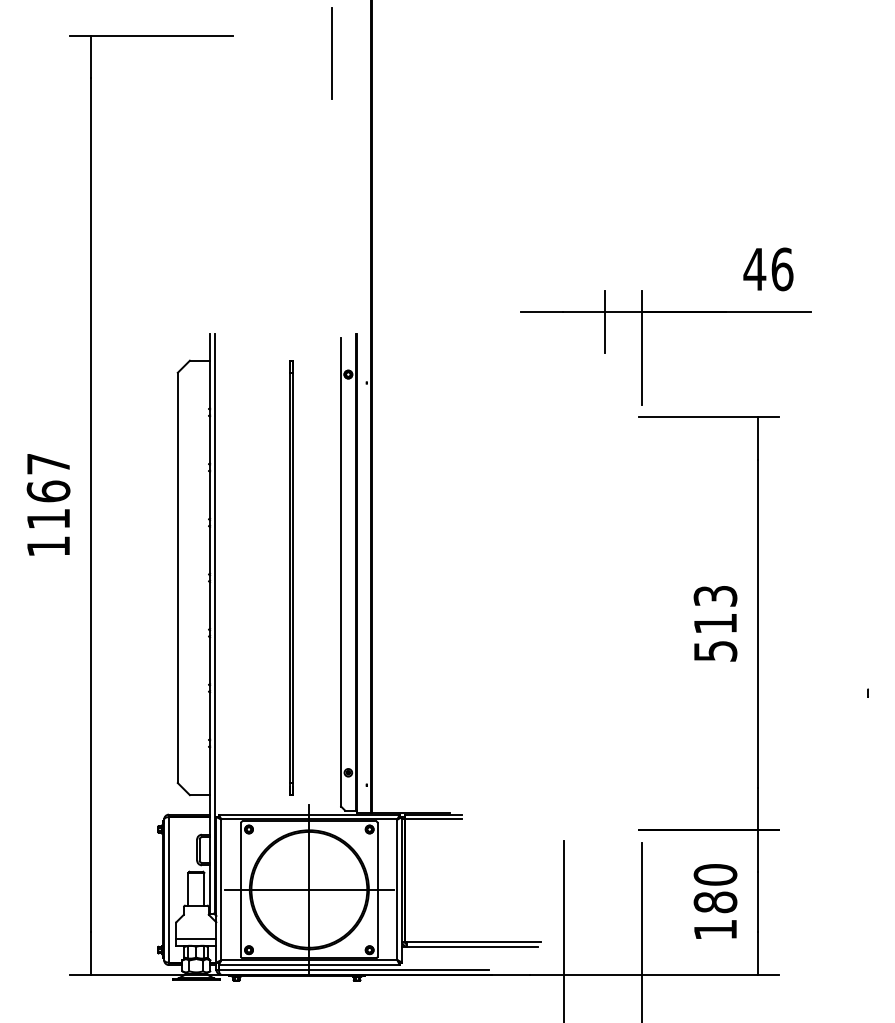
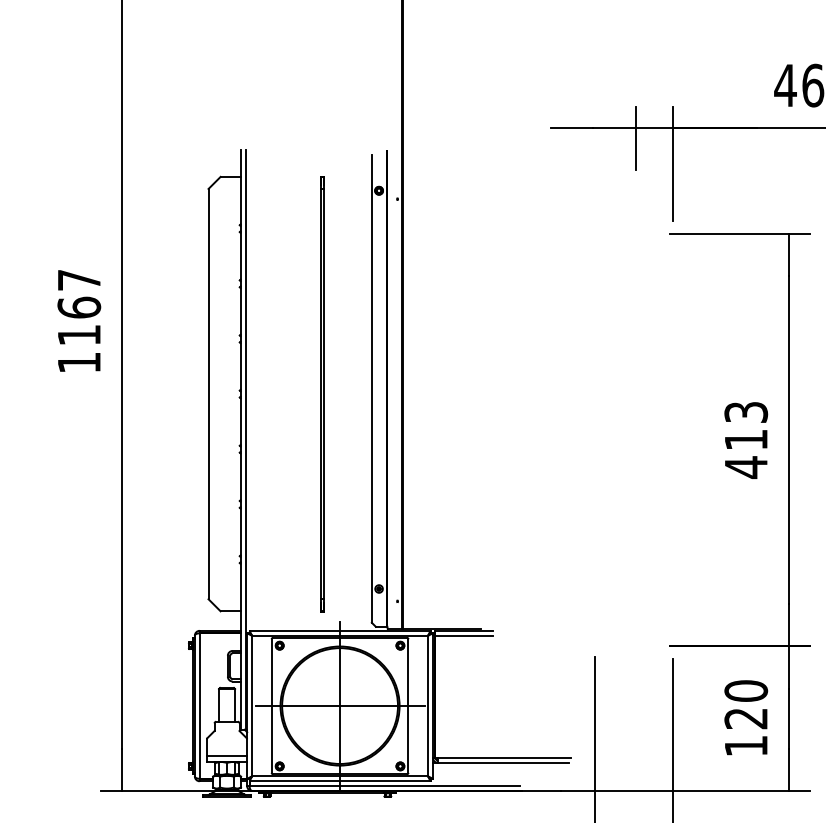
text: (715, 651) -> (746, 467), 513 -> 413
text: (715, 902) -> (746, 718), 180 -> 120

